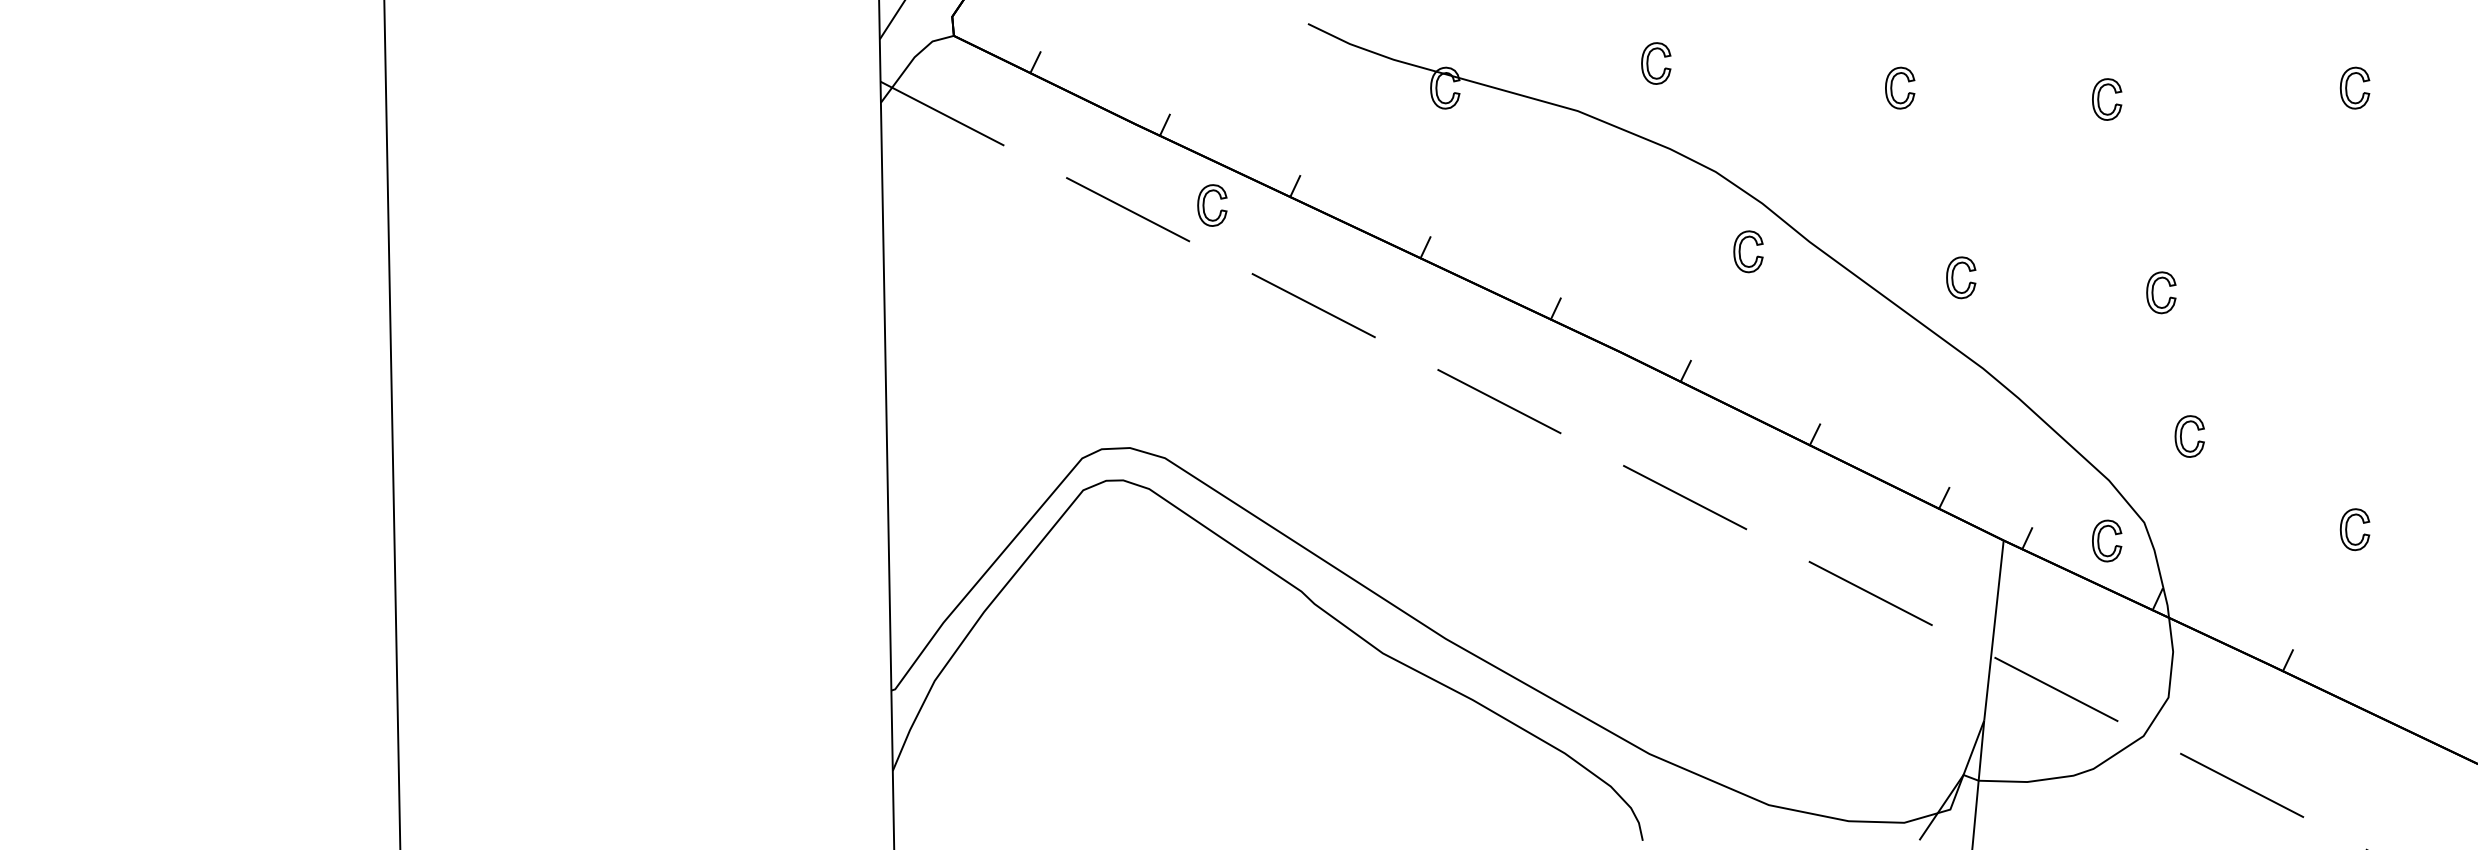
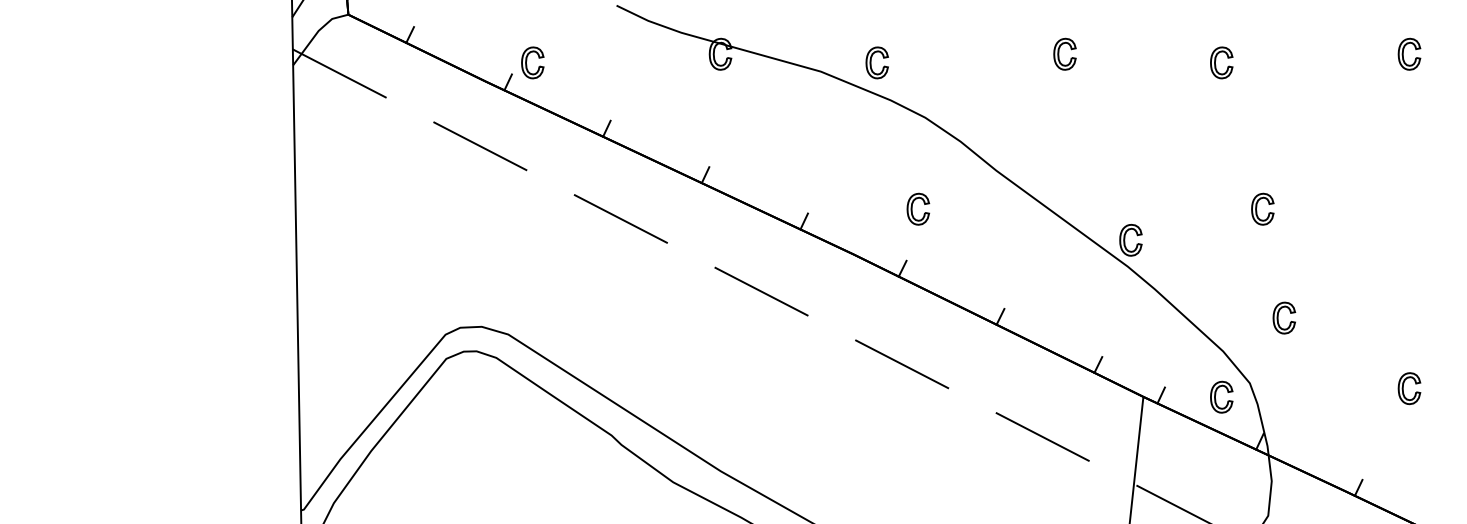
part: (1648, 63) -> (871, 62), moved
part: (1204, 205) -> (526, 62), moved
part: (1740, 251) -> (912, 209), moved
part: (1953, 277) -> (1125, 240), moved

